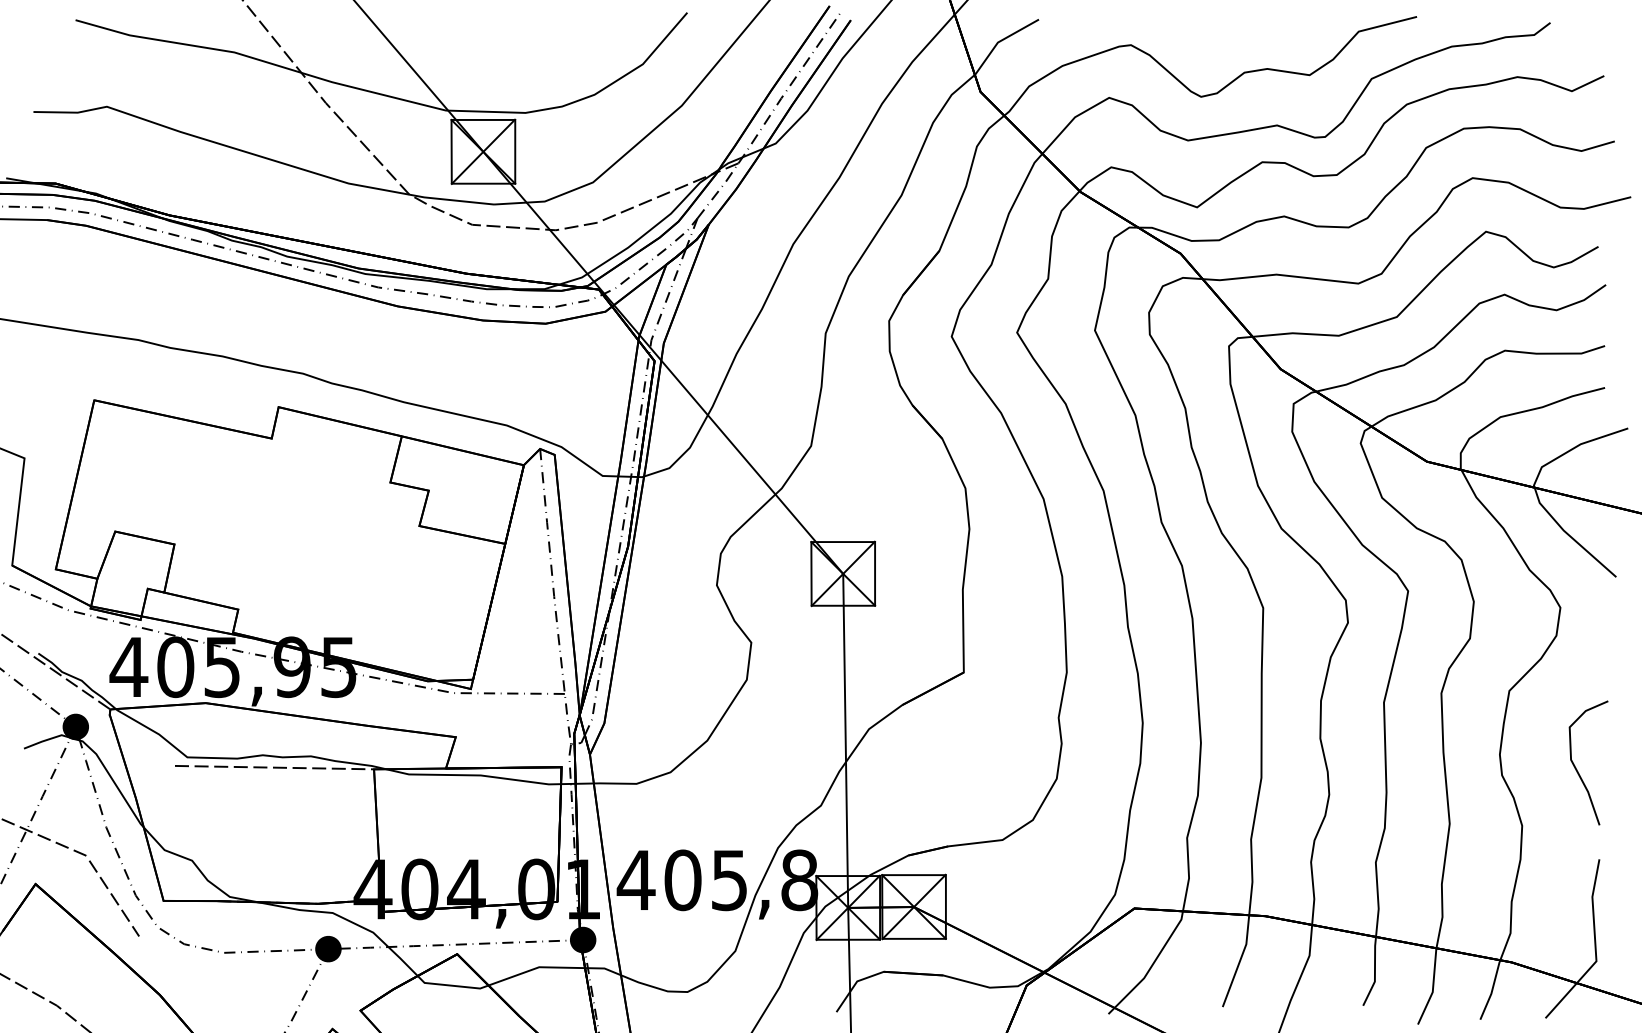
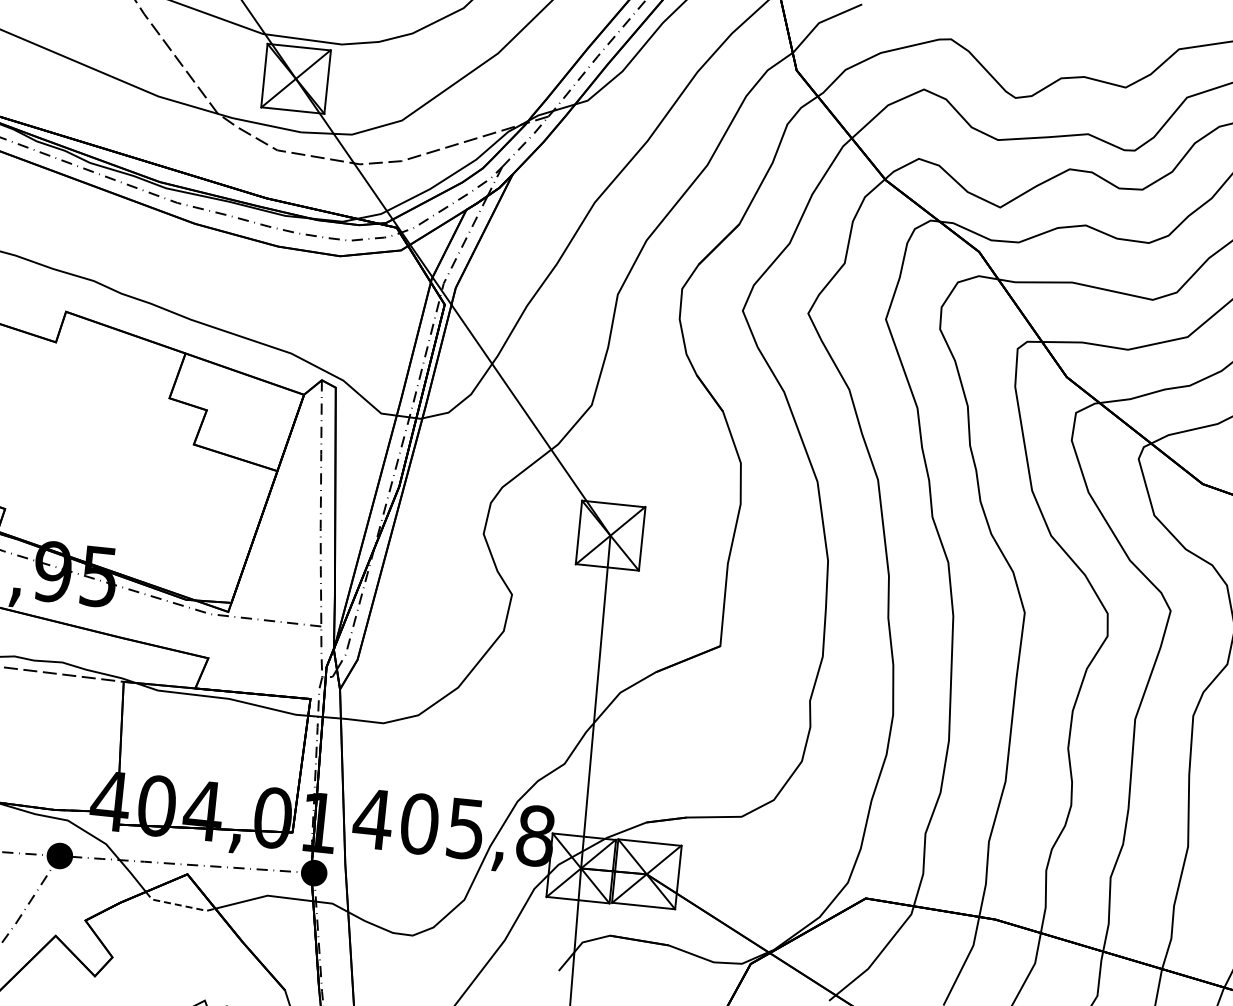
line: (452, 985) -> (179, 904), solid -> dashed

